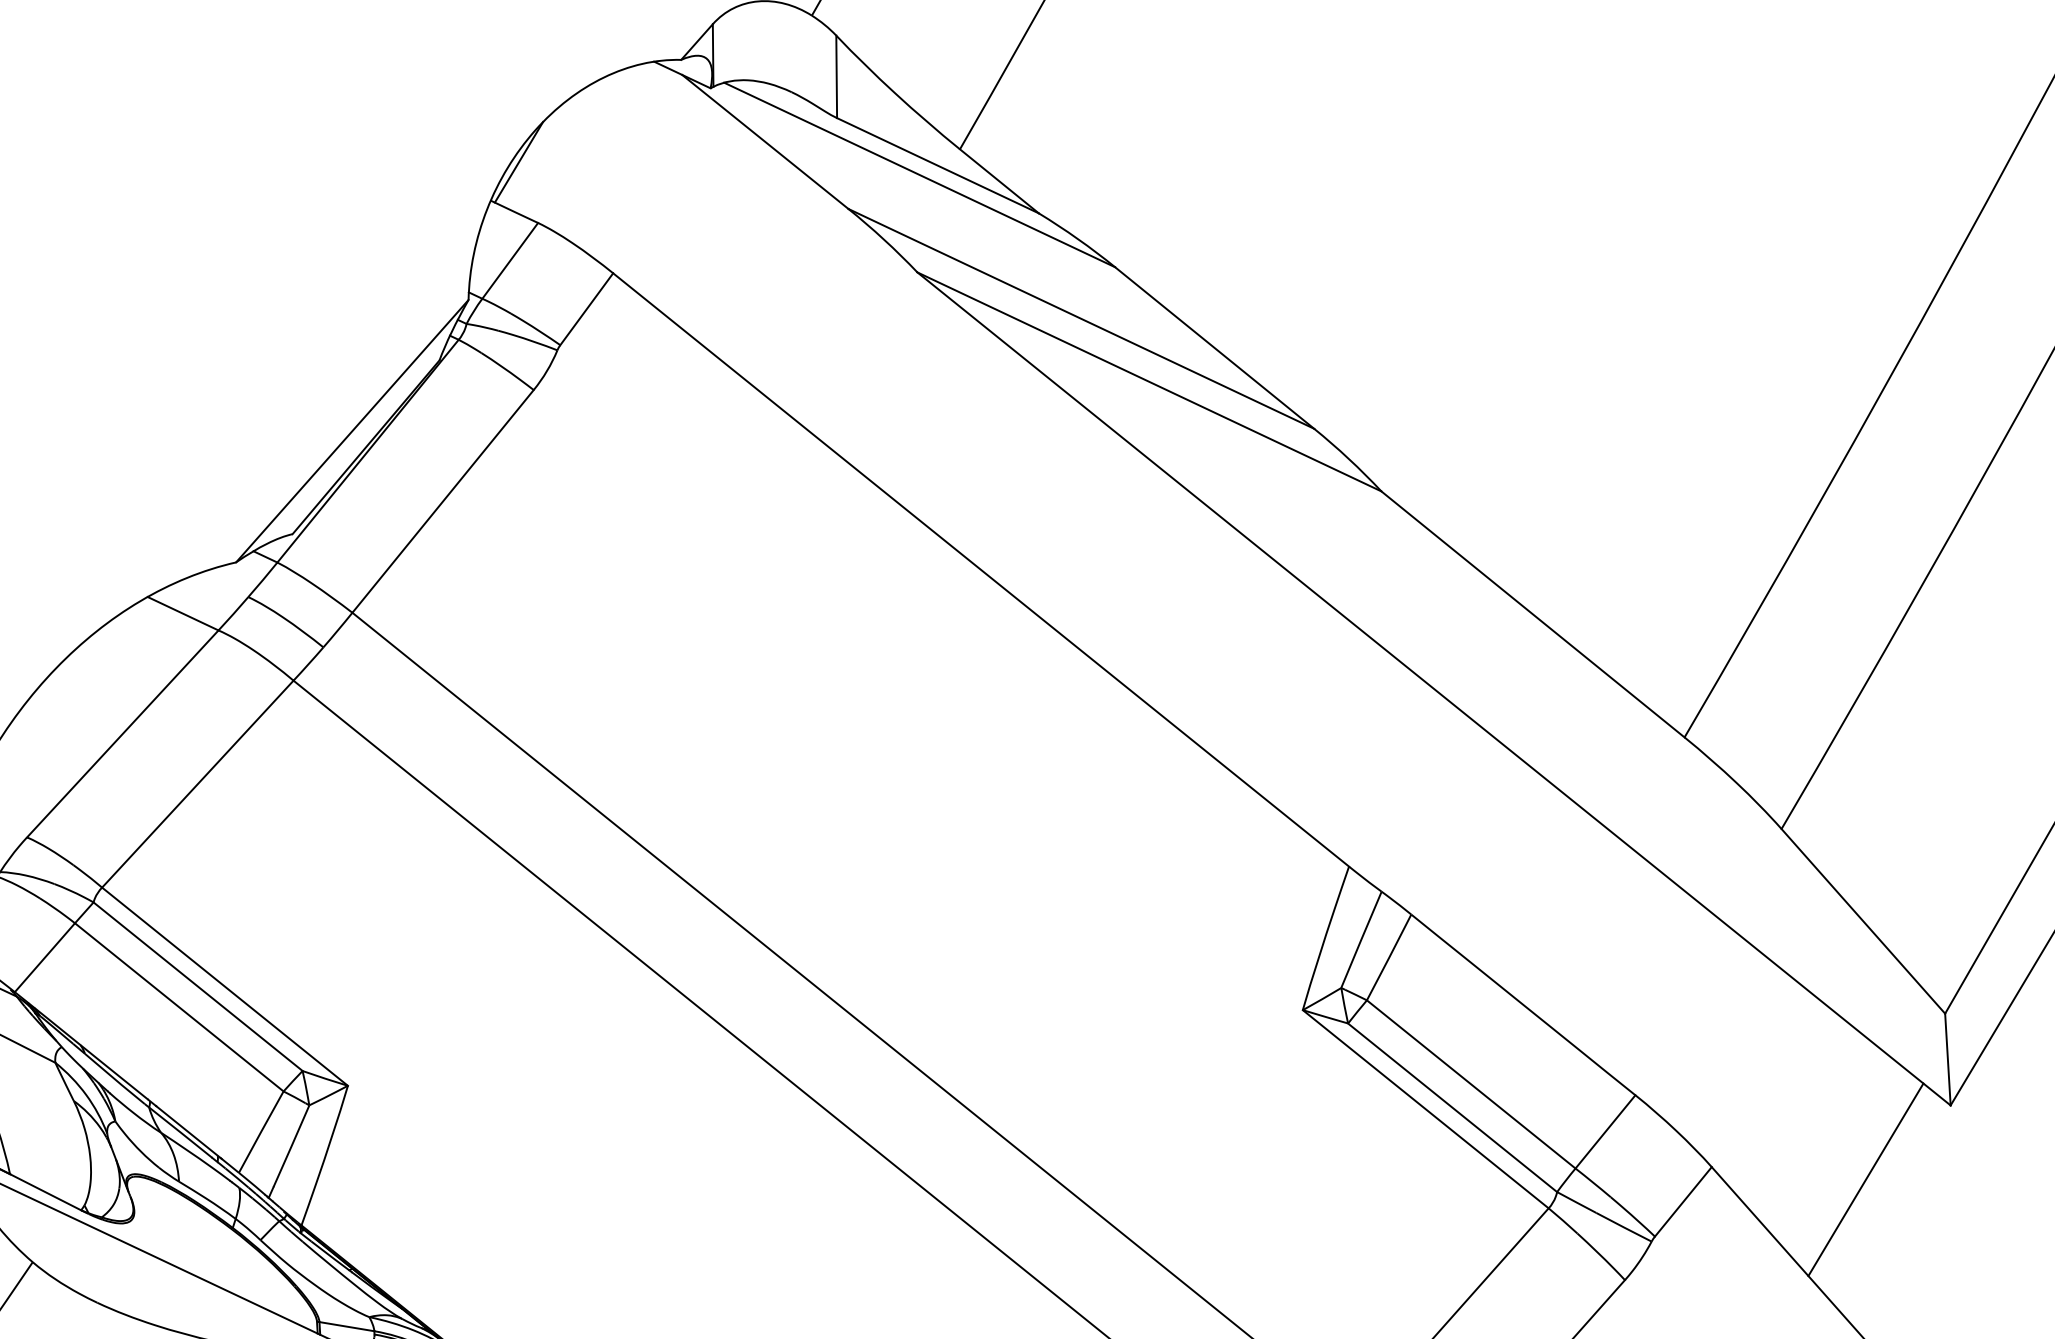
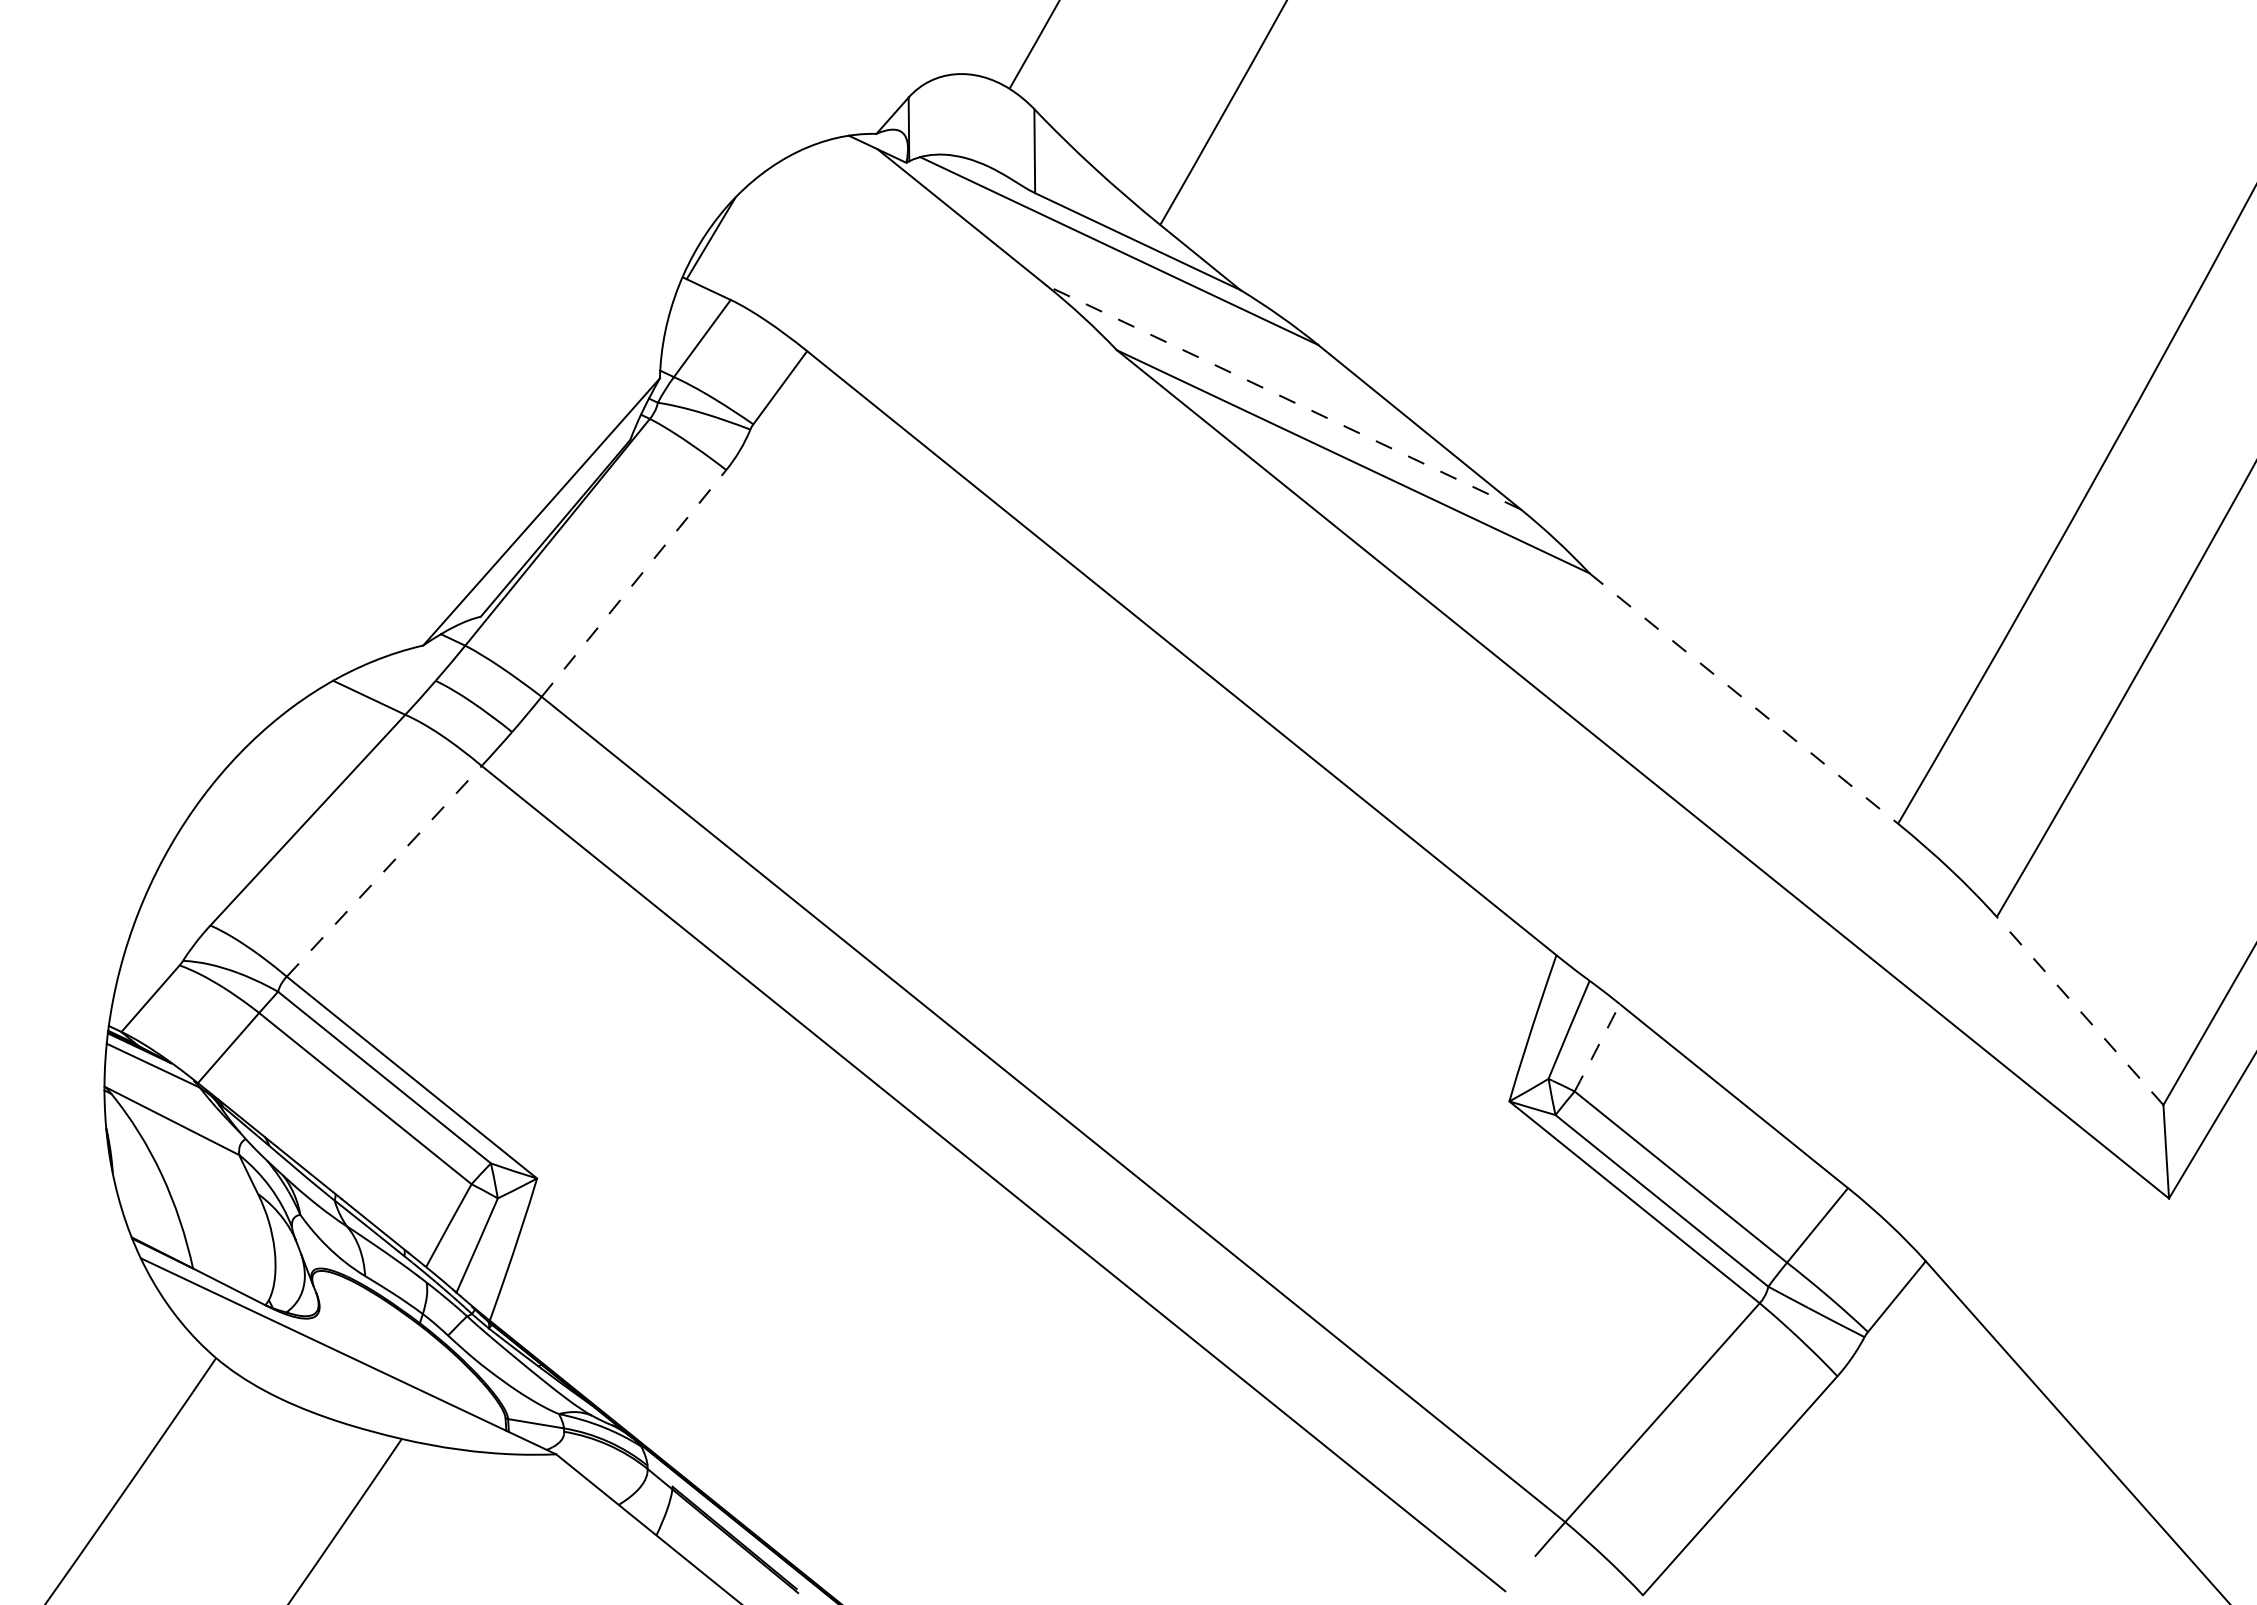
line: (1080, 318) -> (1283, 397), solid -> dashed
line: (443, 501) -> (634, 583), solid -> dashed
line: (1532, 614) -> (1743, 698), solid -> dashed
line: (198, 784) -> (384, 871), solid -> dashed
line: (1863, 921) -> (2080, 1011), solid -> dashed
arc: (1389, 957) -> (1597, 1047), solid -> dashed
line: (1865, 1180) -> (2082, 1274), removed

